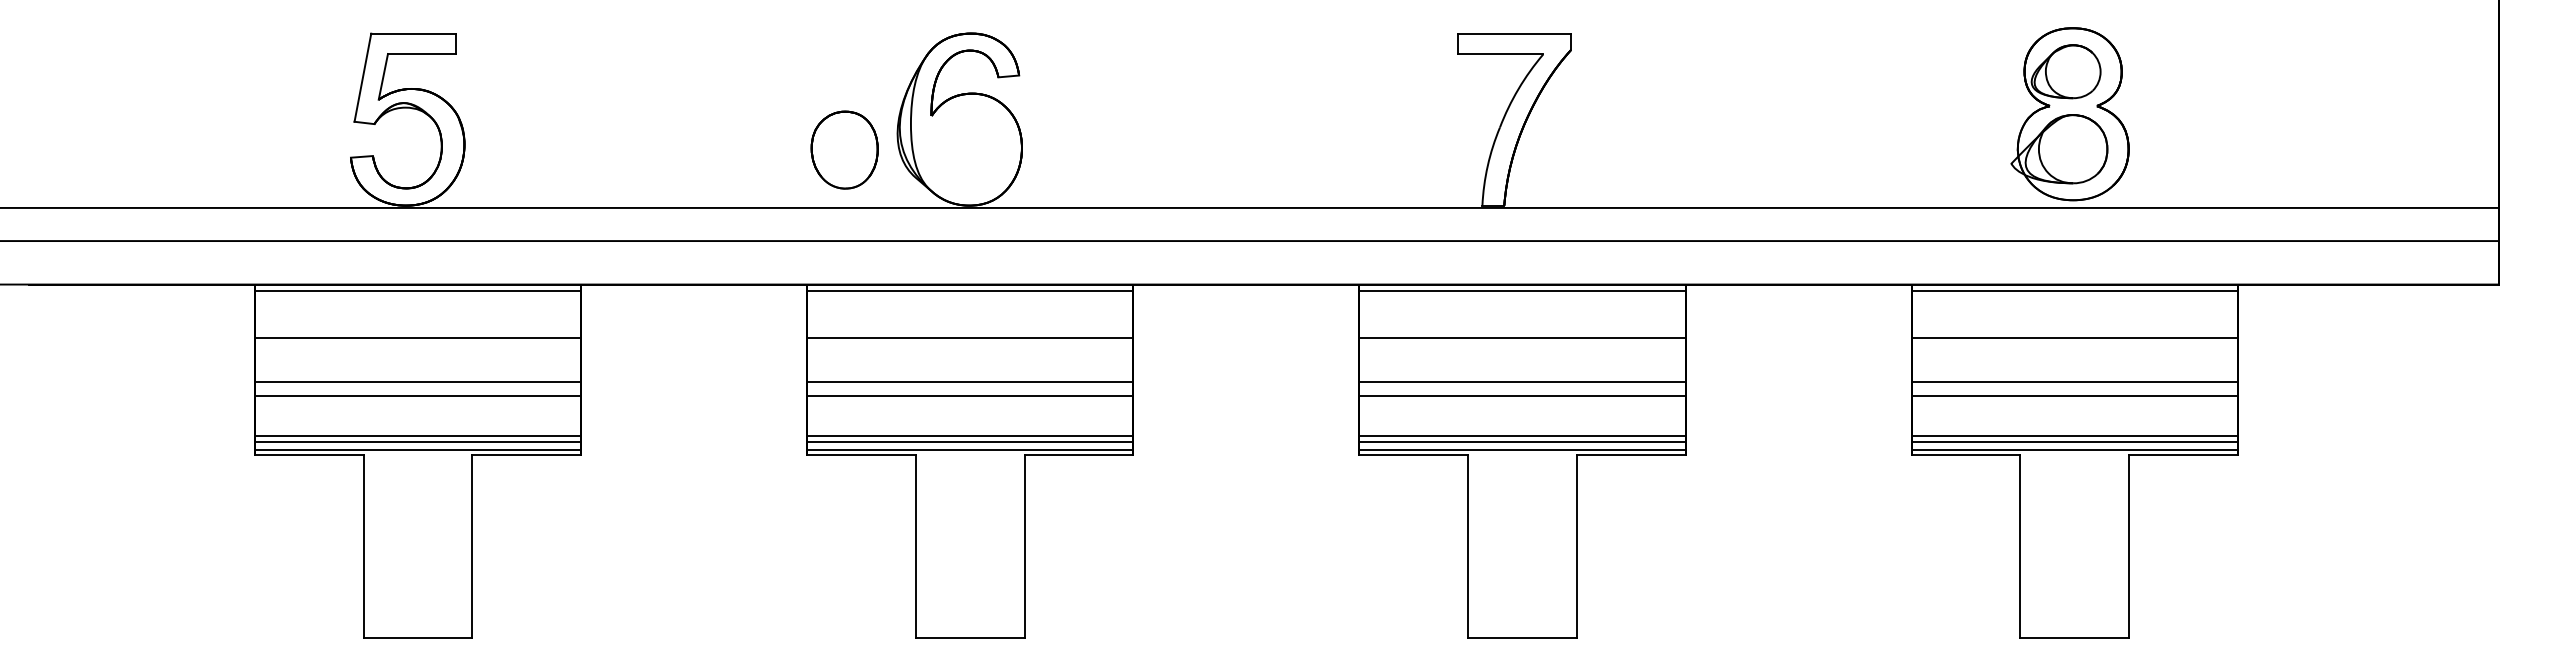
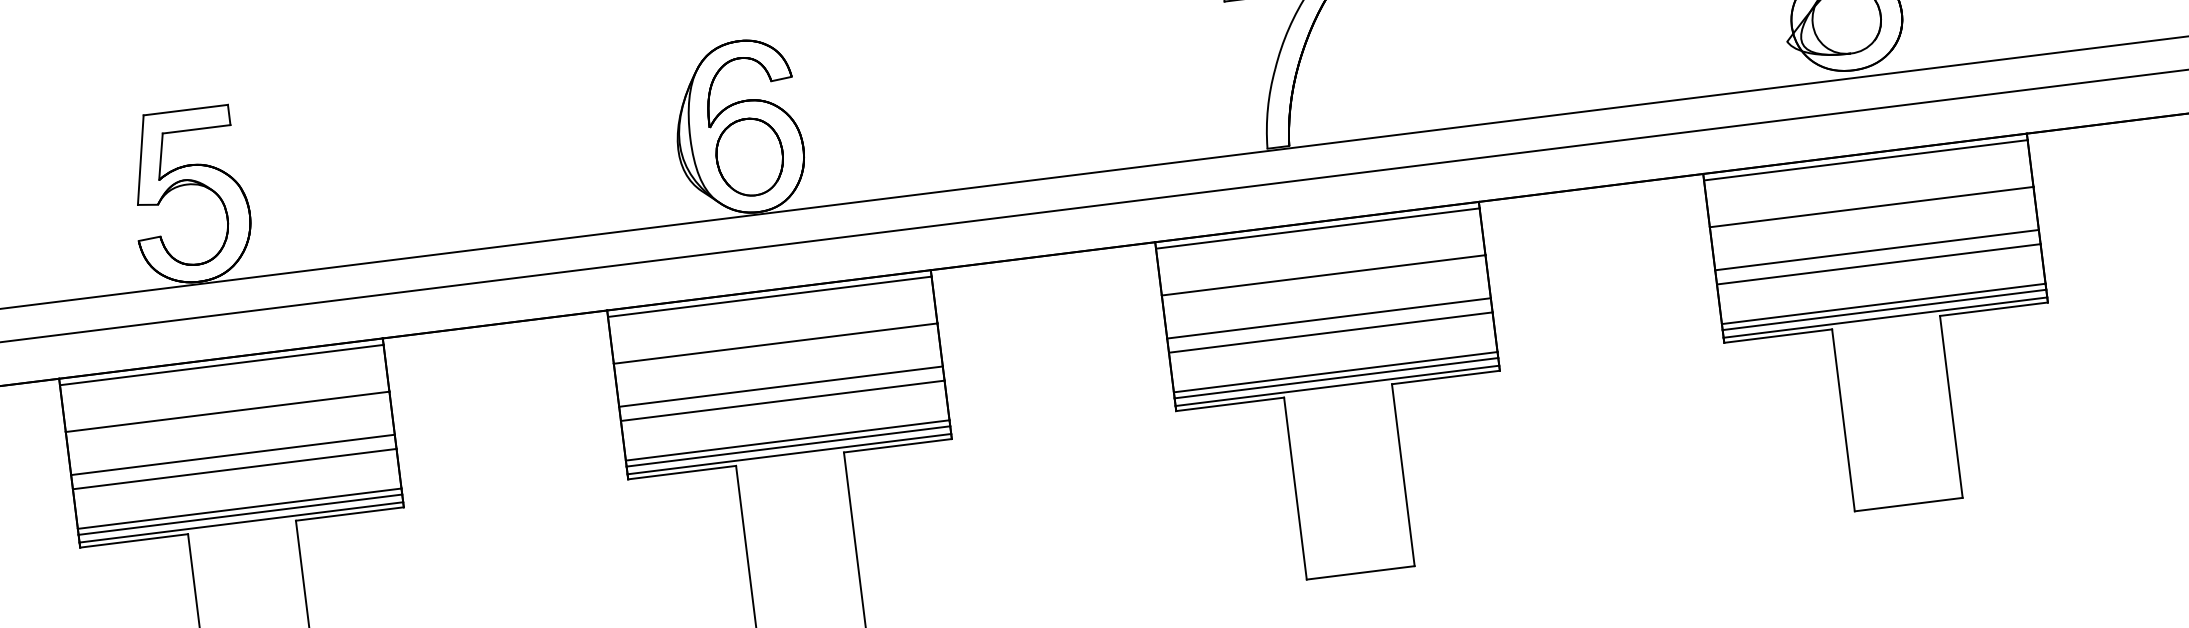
part: (844, 149) -> (749, 156), moved

